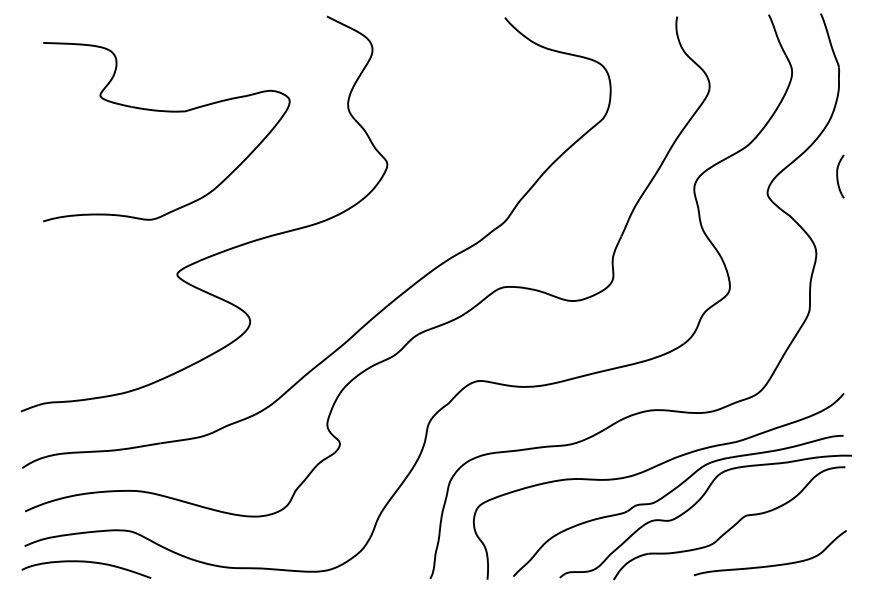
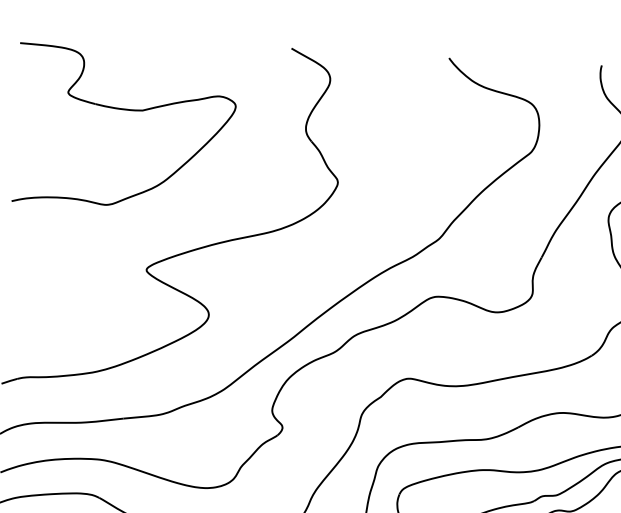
part: (166, 112) -> (126, 110), moved

